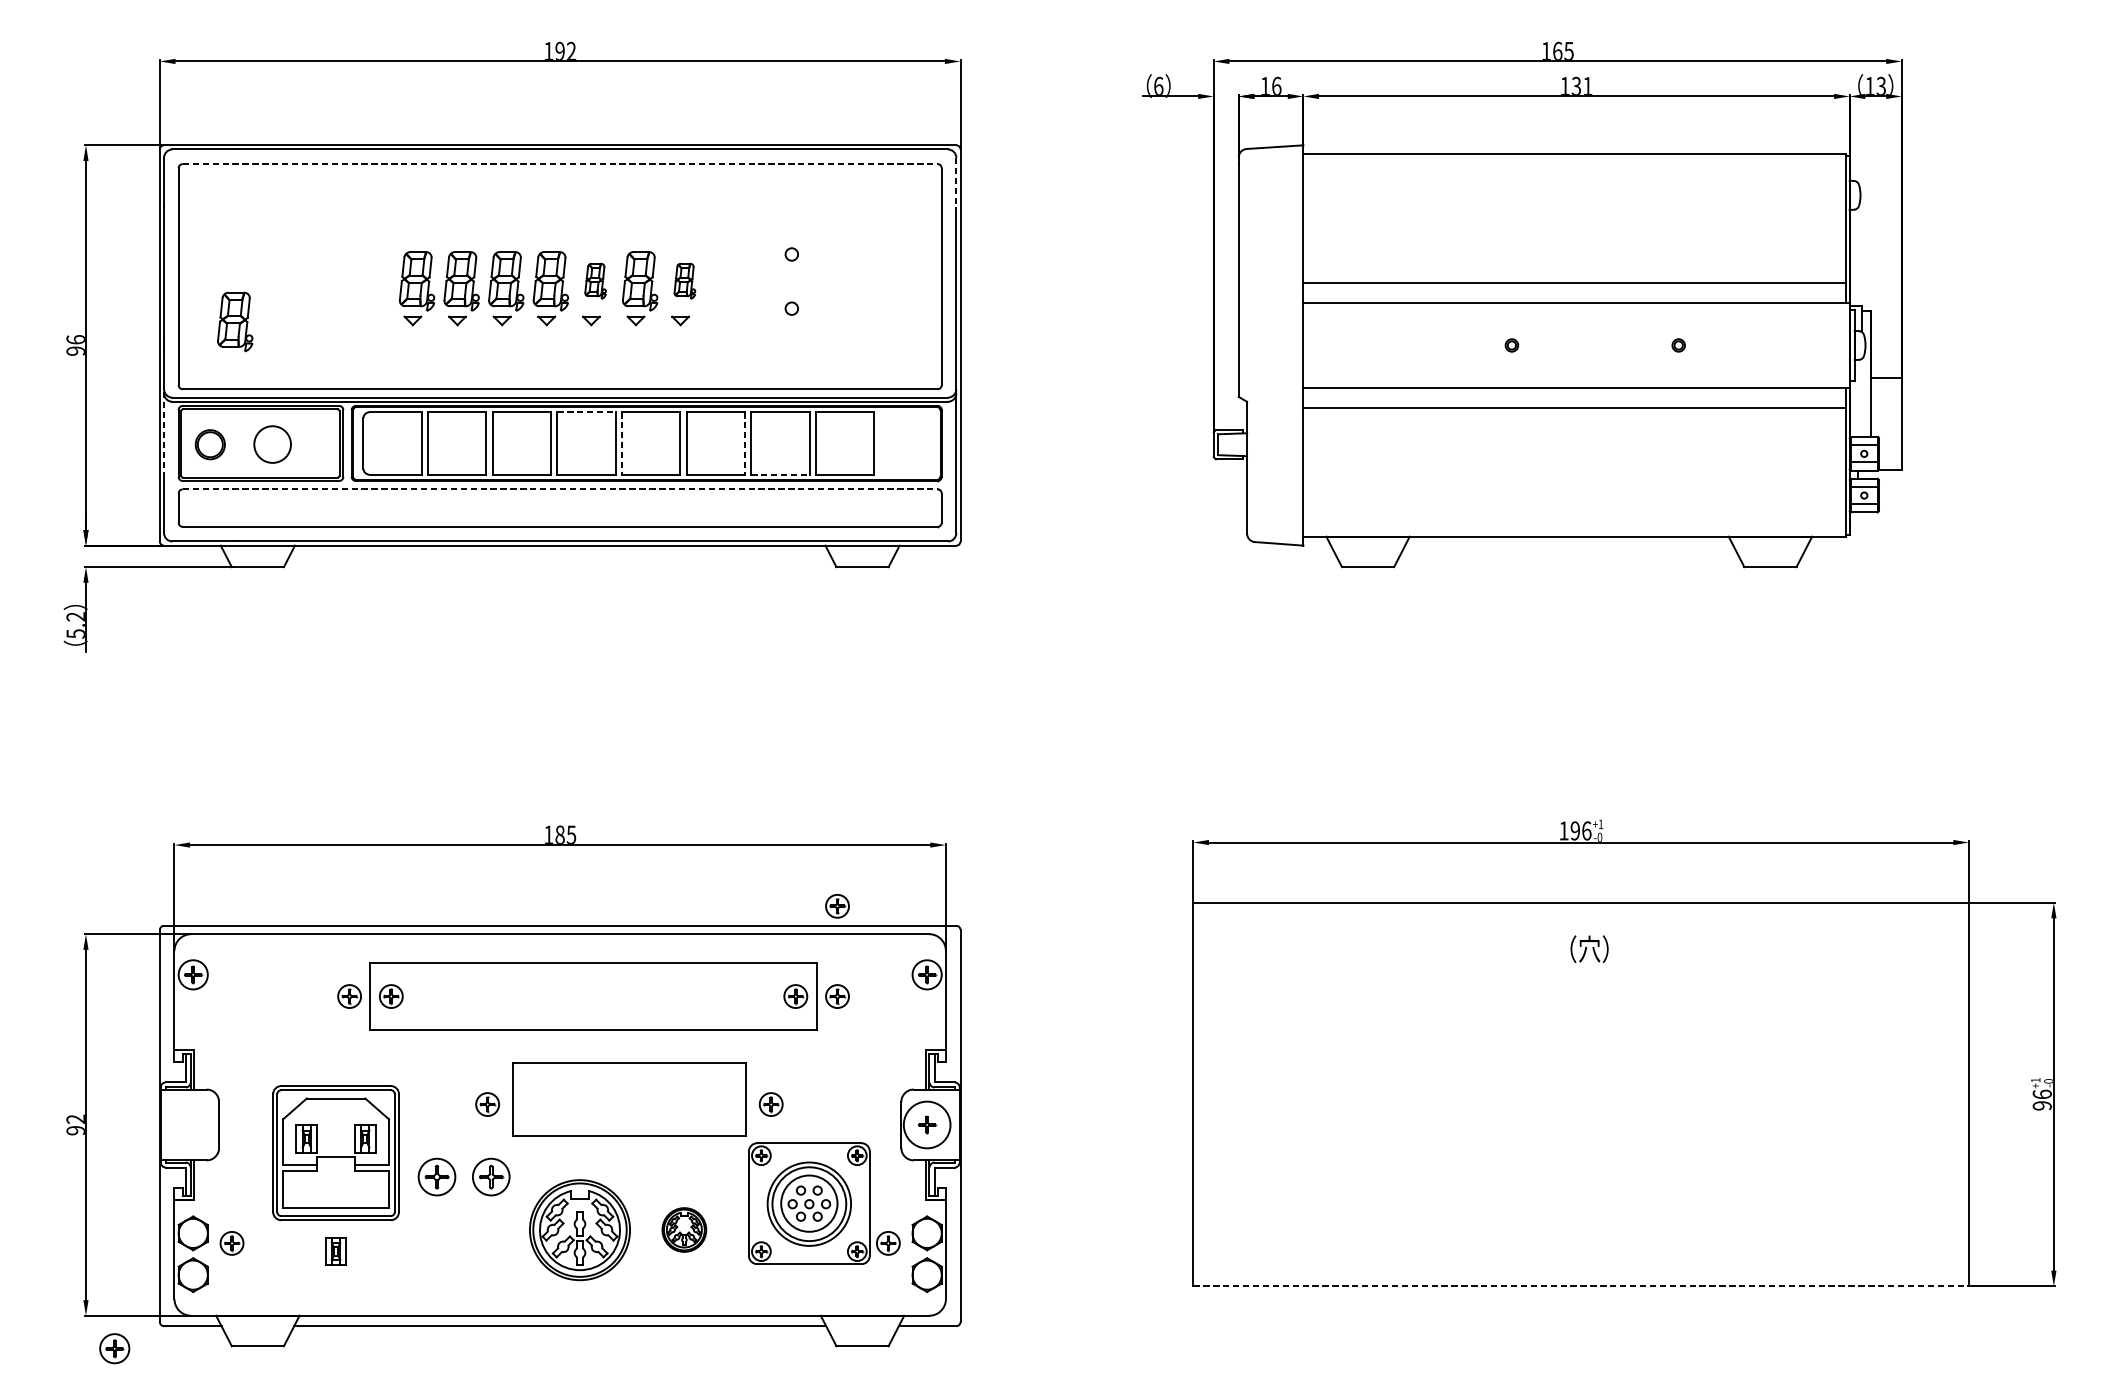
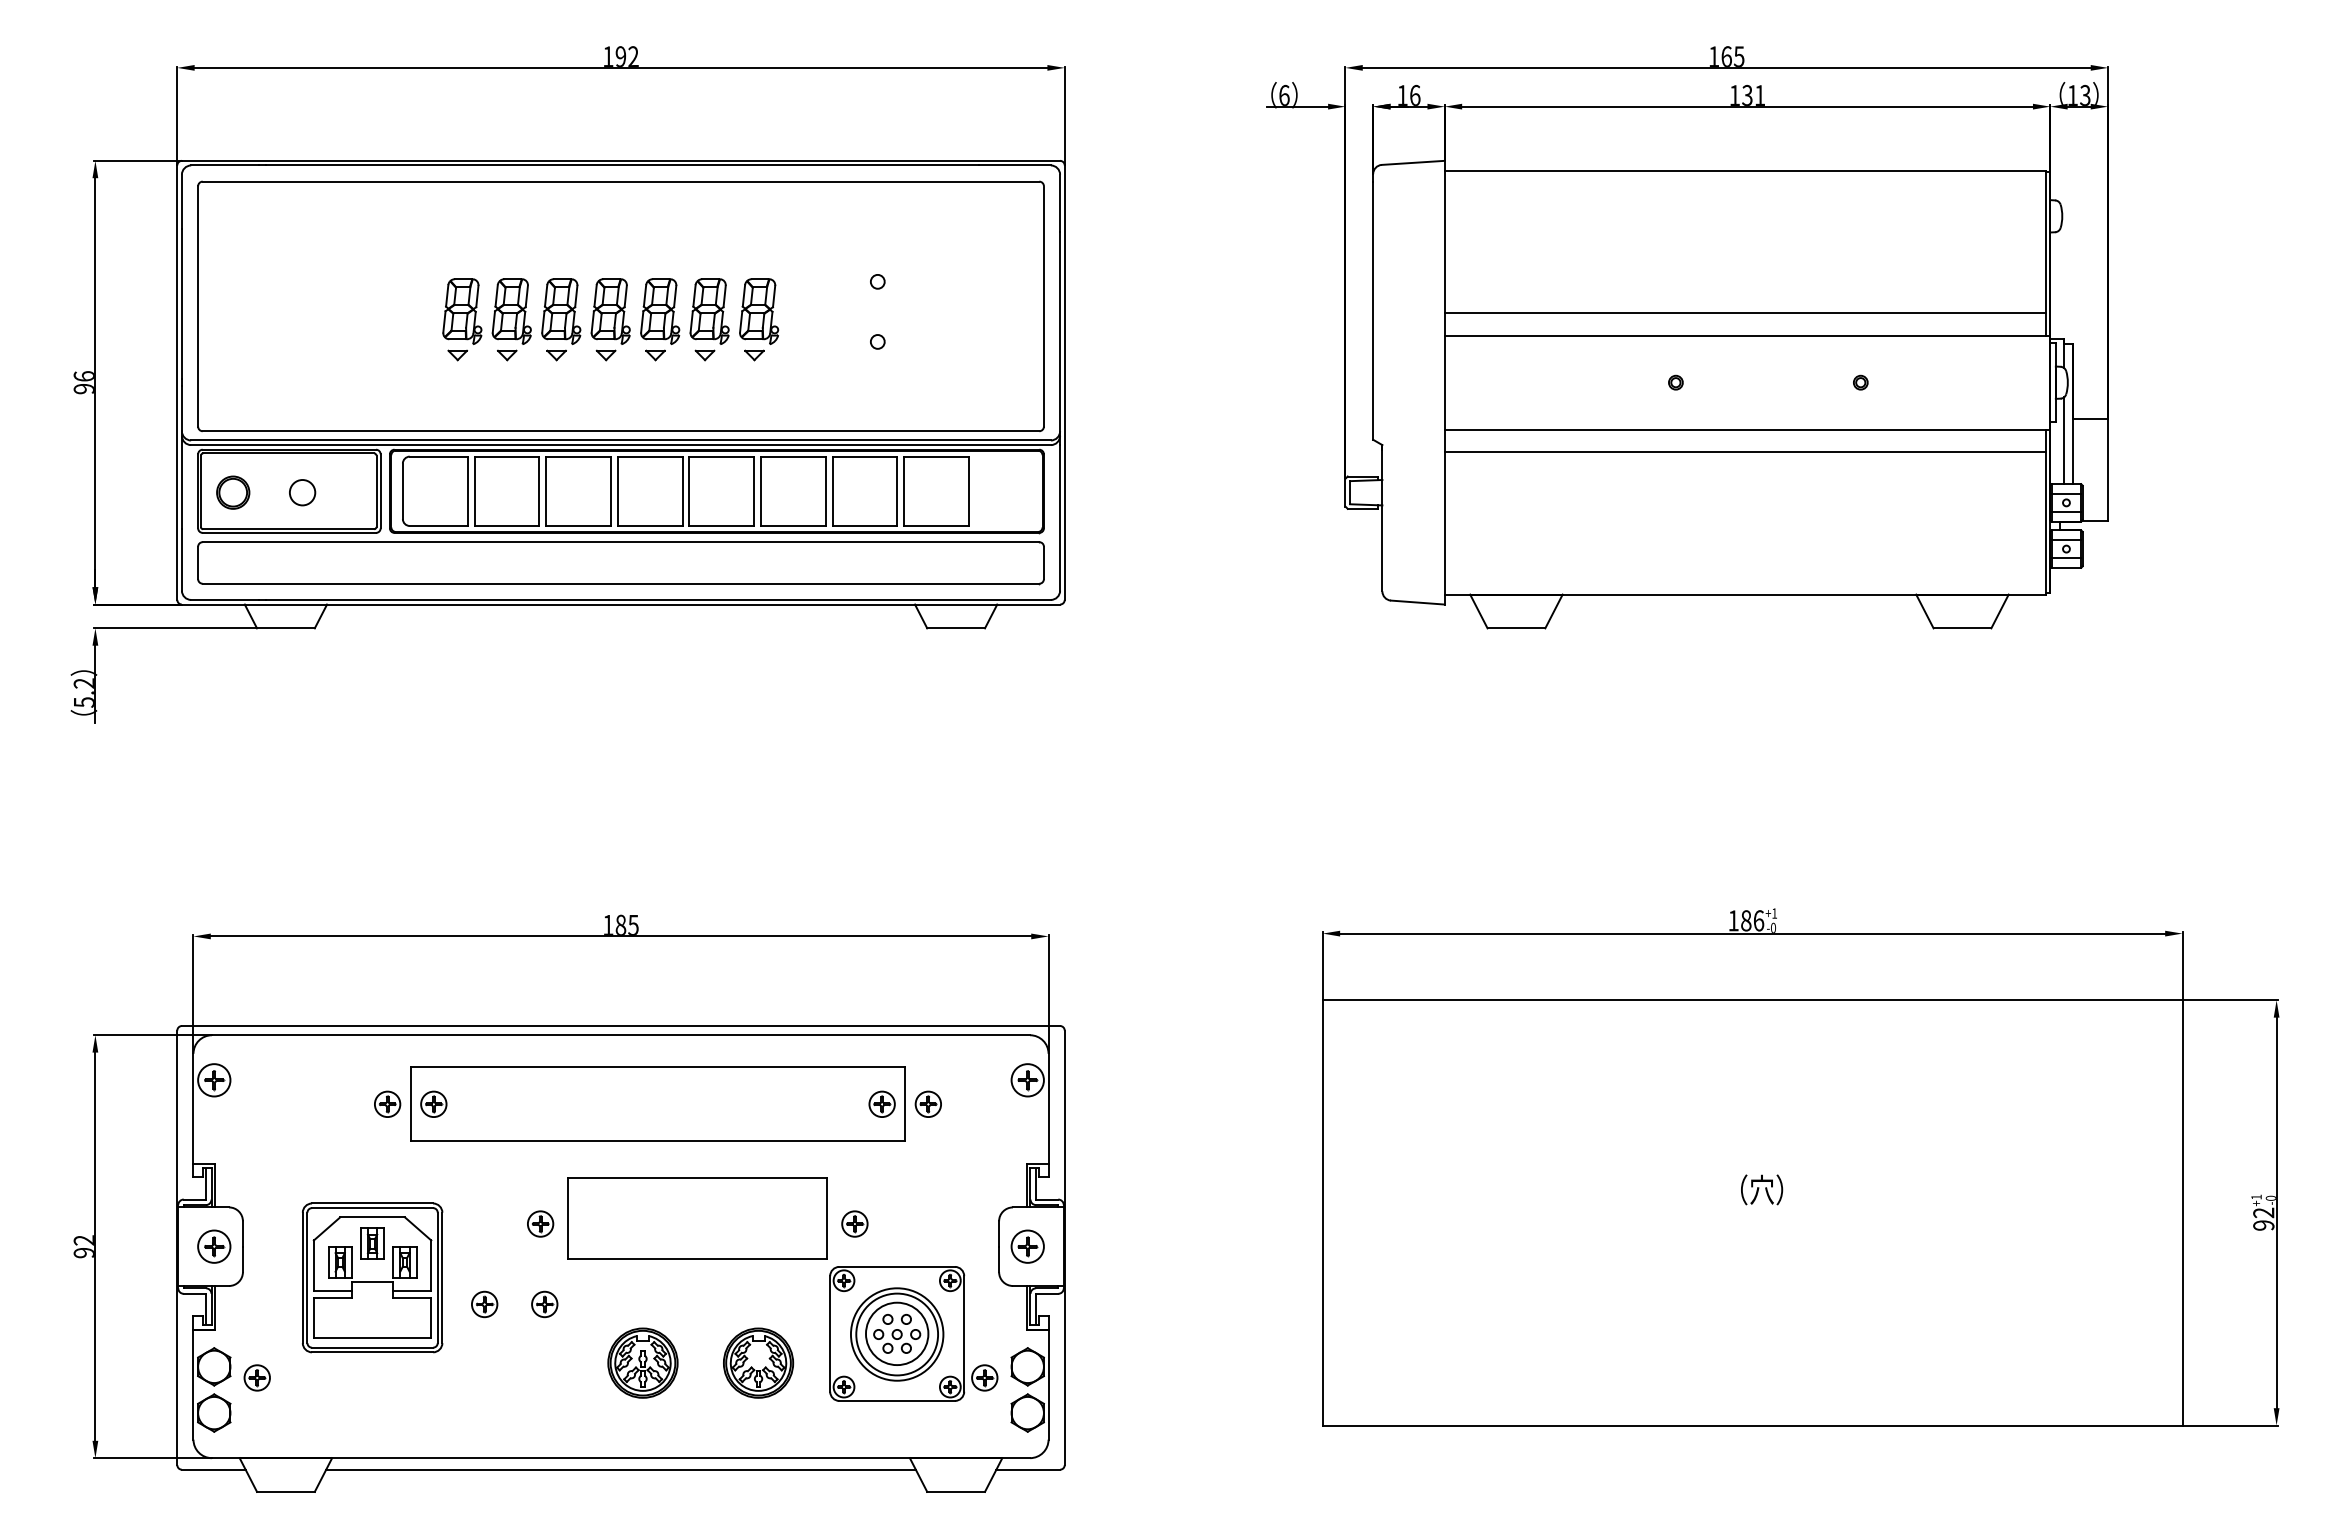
line: (560, 163) -> (621, 181), dashed -> solid
line: (956, 183) -> (1060, 203), dashed -> solid
part: (595, 281) -> (660, 311), size x1.67
part: (685, 281) -> (759, 311), size x1.67
part: (234, 321) -> (260, 356), removed
line: (1862, 397) -> (2064, 440), added
line: (586, 412) -> (650, 456), dashed -> solid
line: (163, 432) -> (181, 479), dashed -> solid
line: (621, 443) -> (689, 491), dashed -> solid
line: (744, 443) -> (825, 491), dashed -> solid
circle: (272, 444) -> (302, 492), size x0.62
line: (780, 474) -> (865, 525), dashed -> solid
line: (560, 489) -> (621, 542), dashed -> solid
text: (1575, 830) -> (1746, 920), 196 -> 186
part: (836, 905) -> (927, 1003), removed
text: (1590, 948) -> (1762, 1189), moved
text: (2042, 1094) -> (2263, 1212), 96 -> 92
circle: (926, 1124) -> (1027, 1246), size x0.62
part: (437, 1177) -> (484, 1304), size x0.62
part: (491, 1177) -> (544, 1304), size x0.62
part: (579, 1229) -> (642, 1362), size x0.62
part: (684, 1229) -> (758, 1362), size x1.43
part: (335, 1251) -> (372, 1243), moved
line: (1581, 1286) -> (1752, 1425), dashed -> solid
part: (114, 1348) -> (214, 1246), moved

